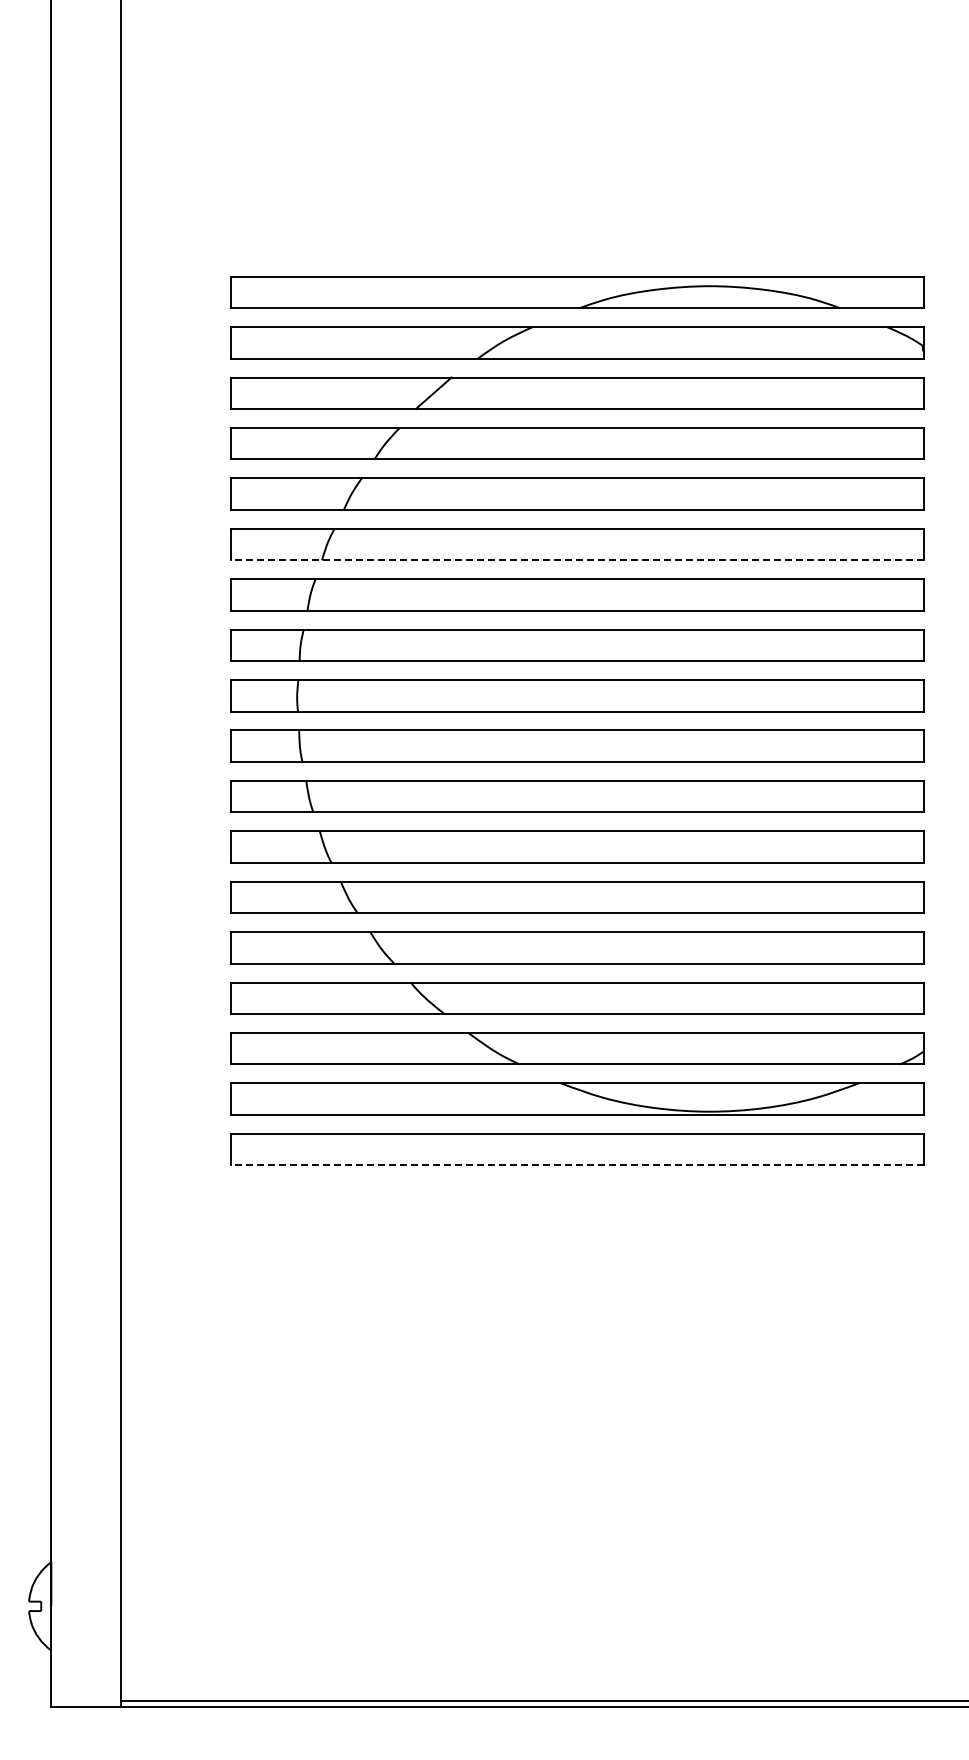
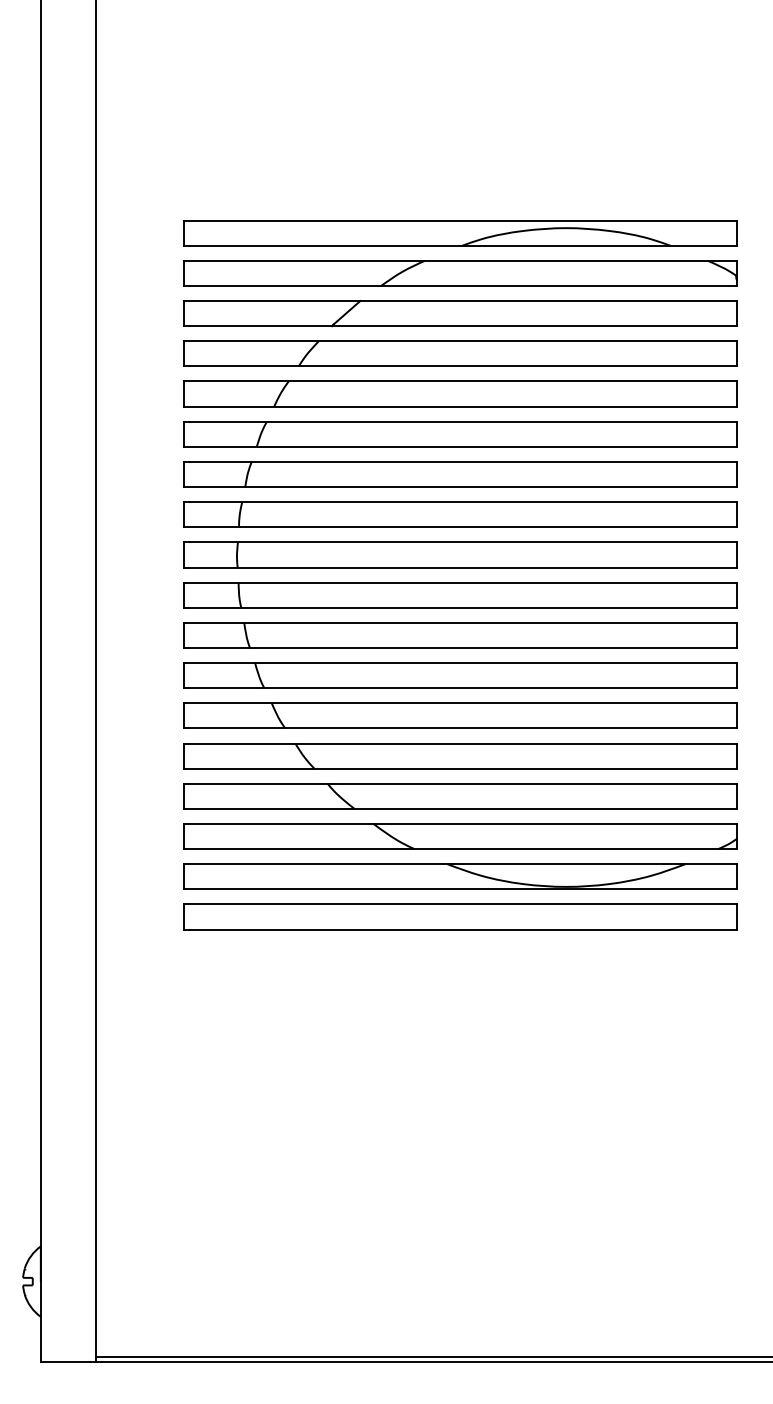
line: (577, 560) -> (460, 447), dashed -> solid
line: (577, 1165) -> (460, 929), dashed -> solid

